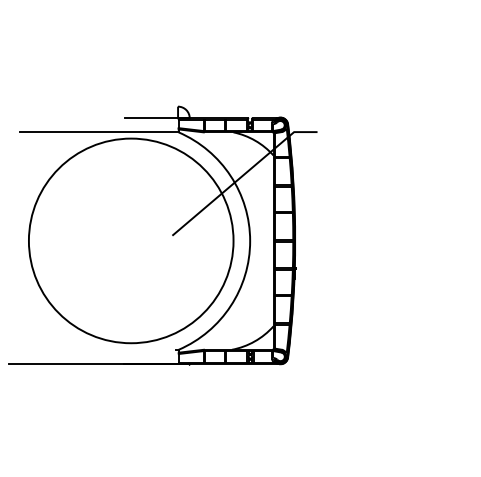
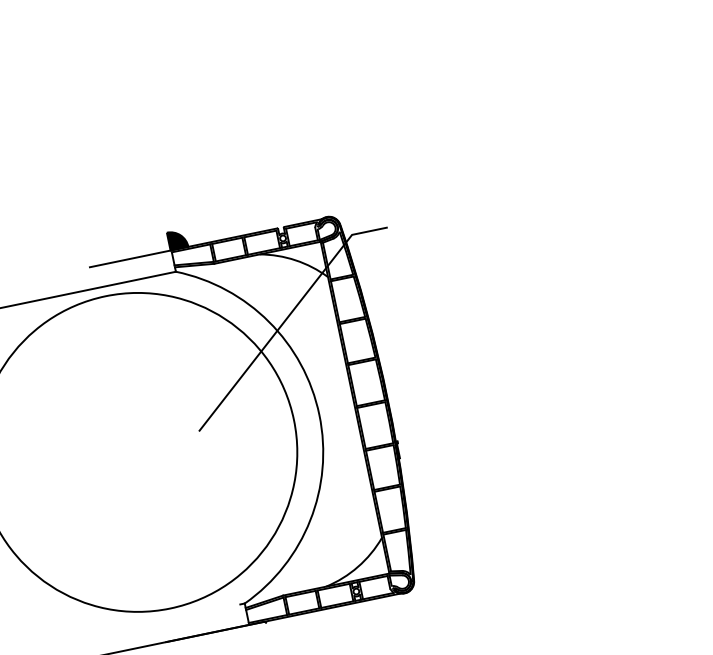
fill: (183, 112) -> (177, 239), added

